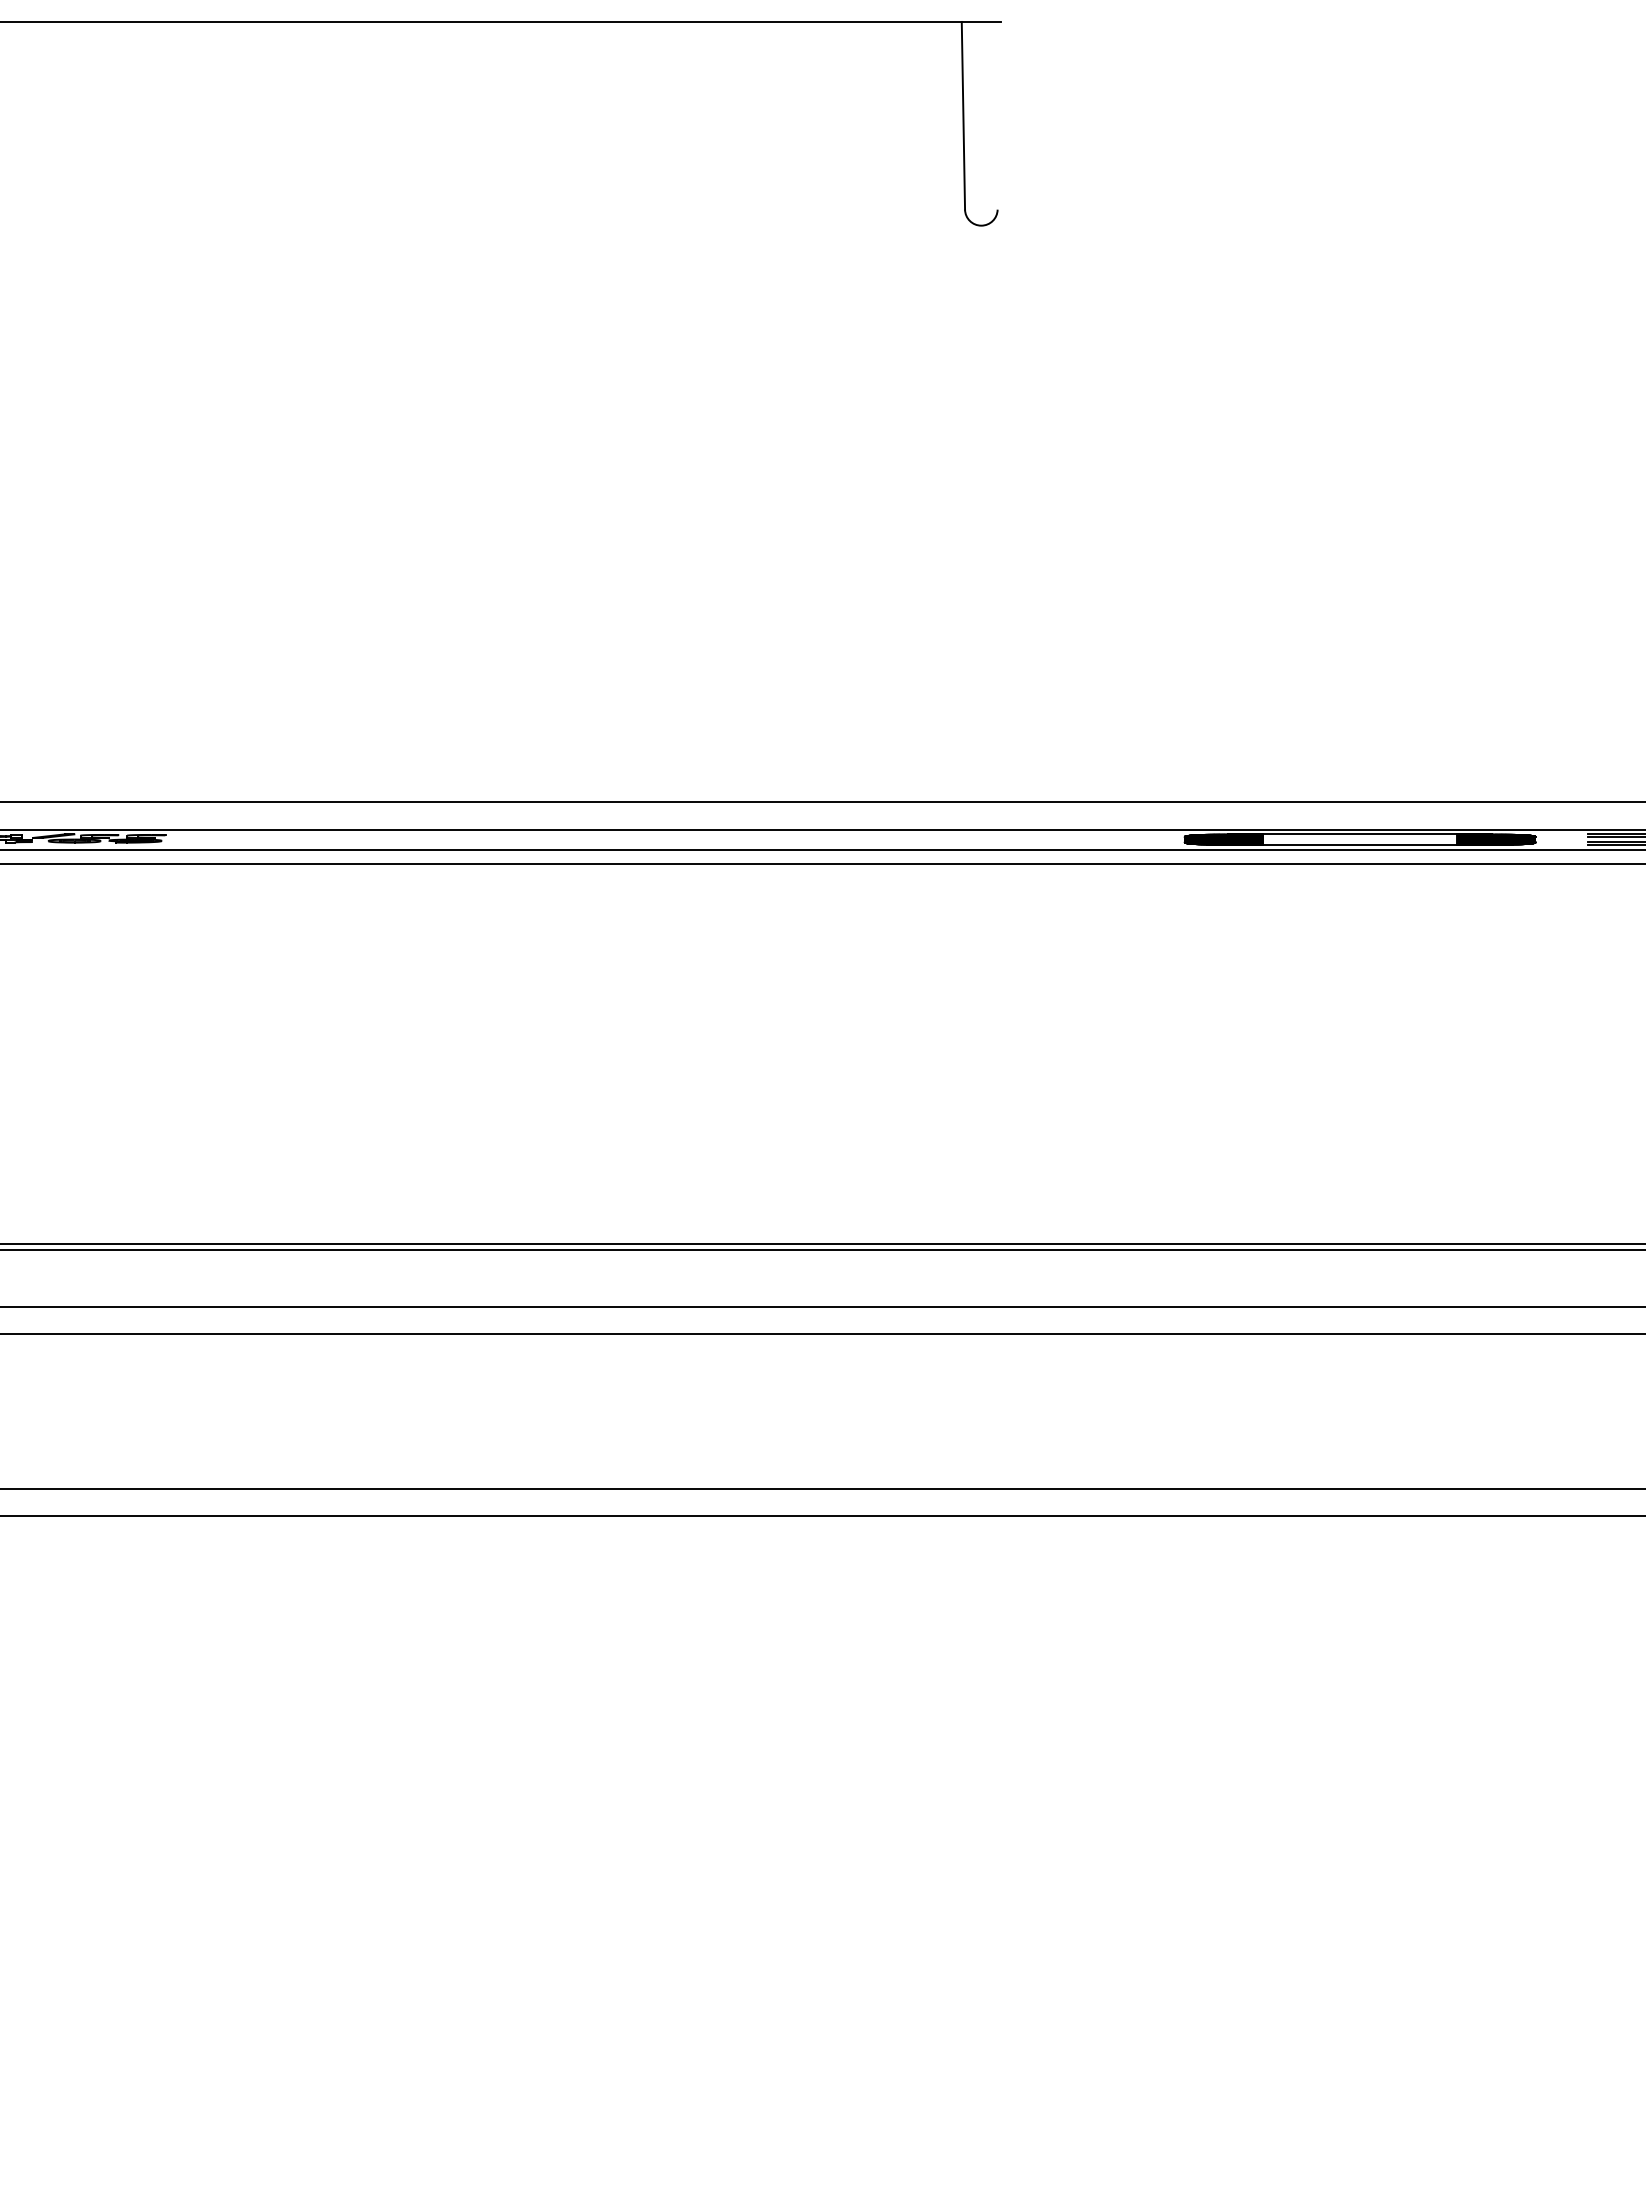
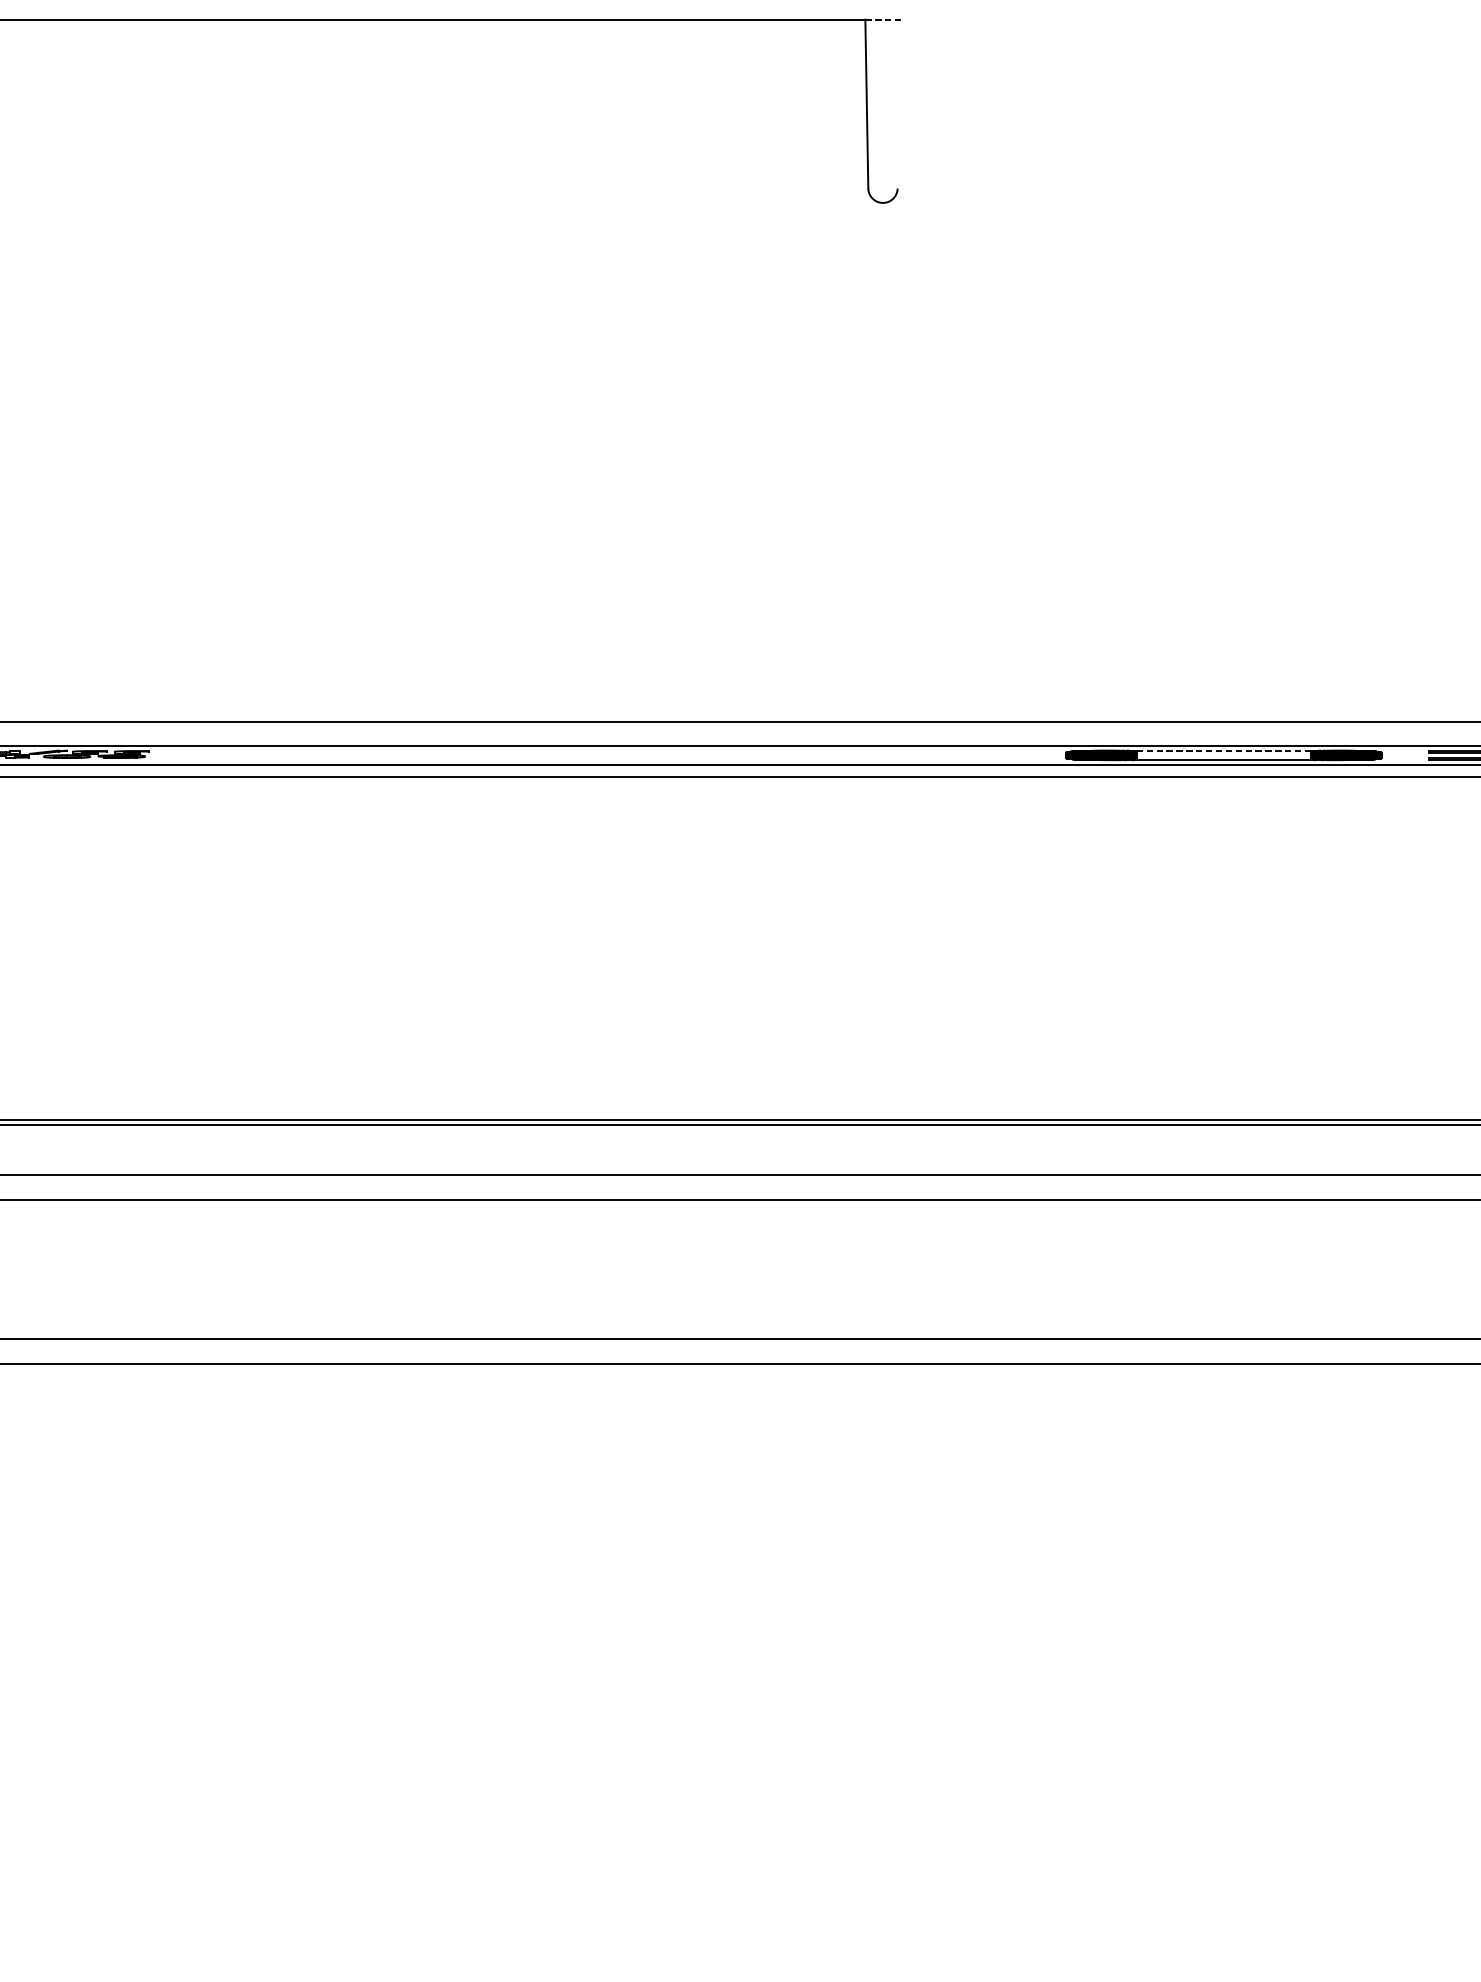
line: (981, 21) -> (883, 19), solid -> dashed
line: (1360, 834) -> (1224, 750), solid -> dashed

